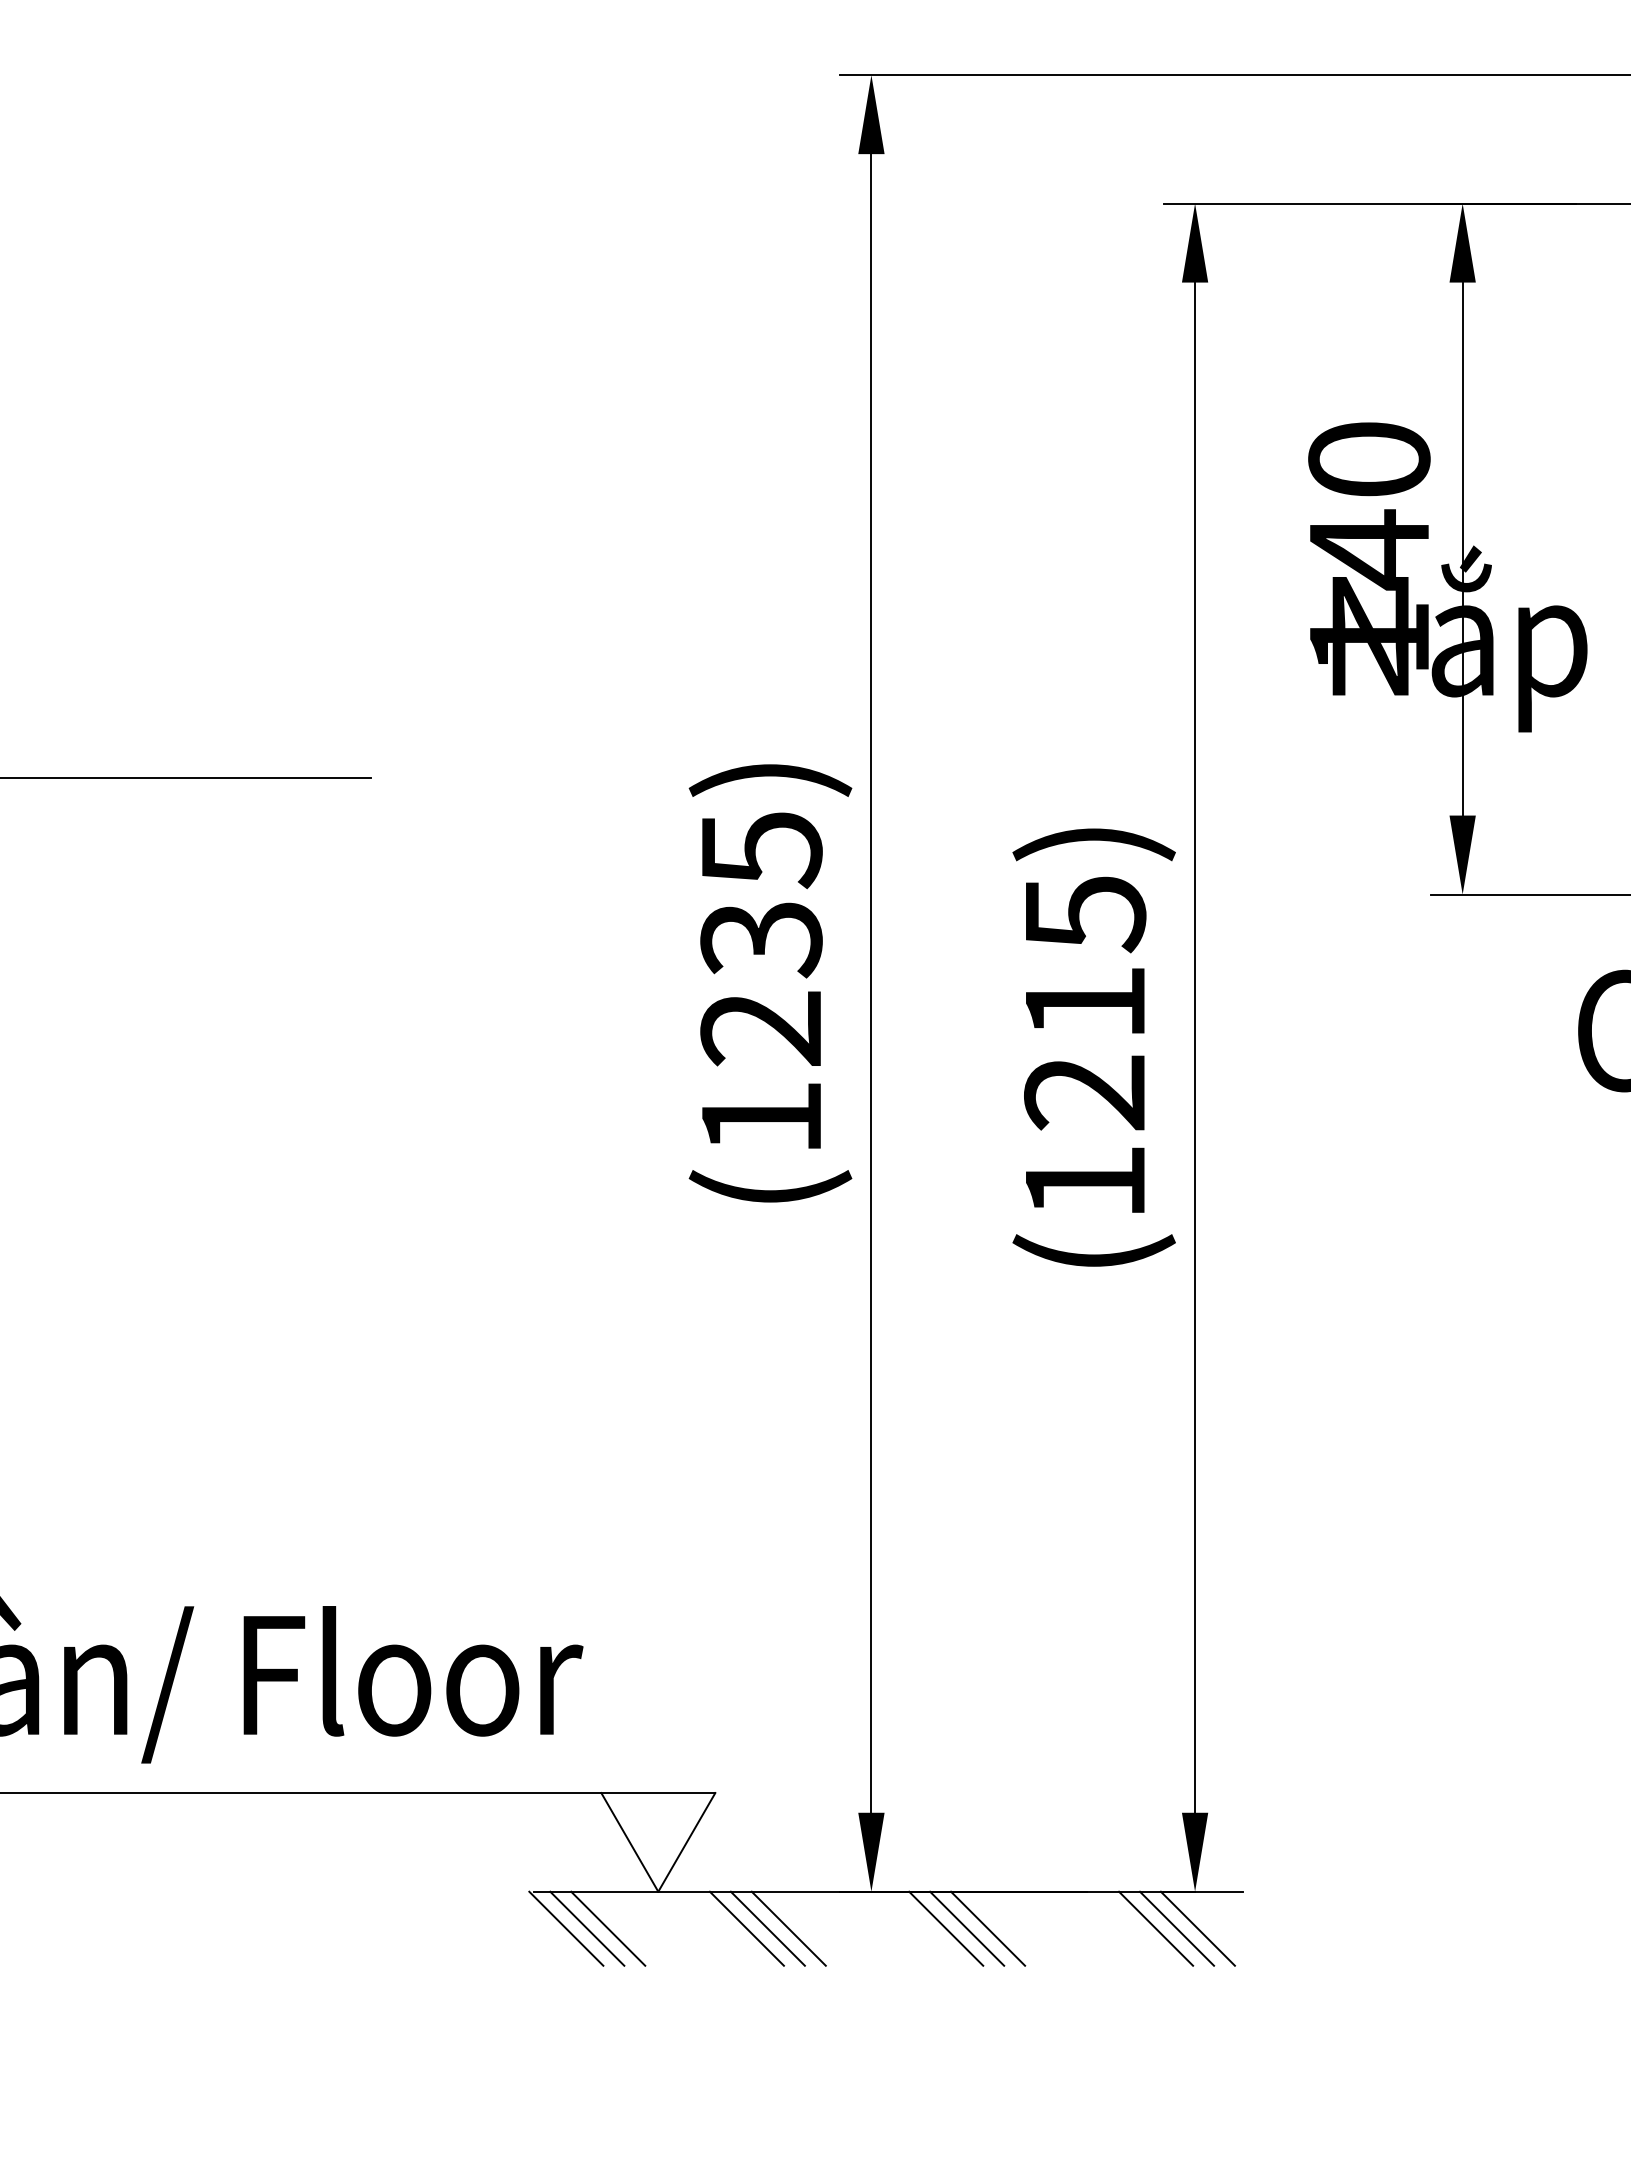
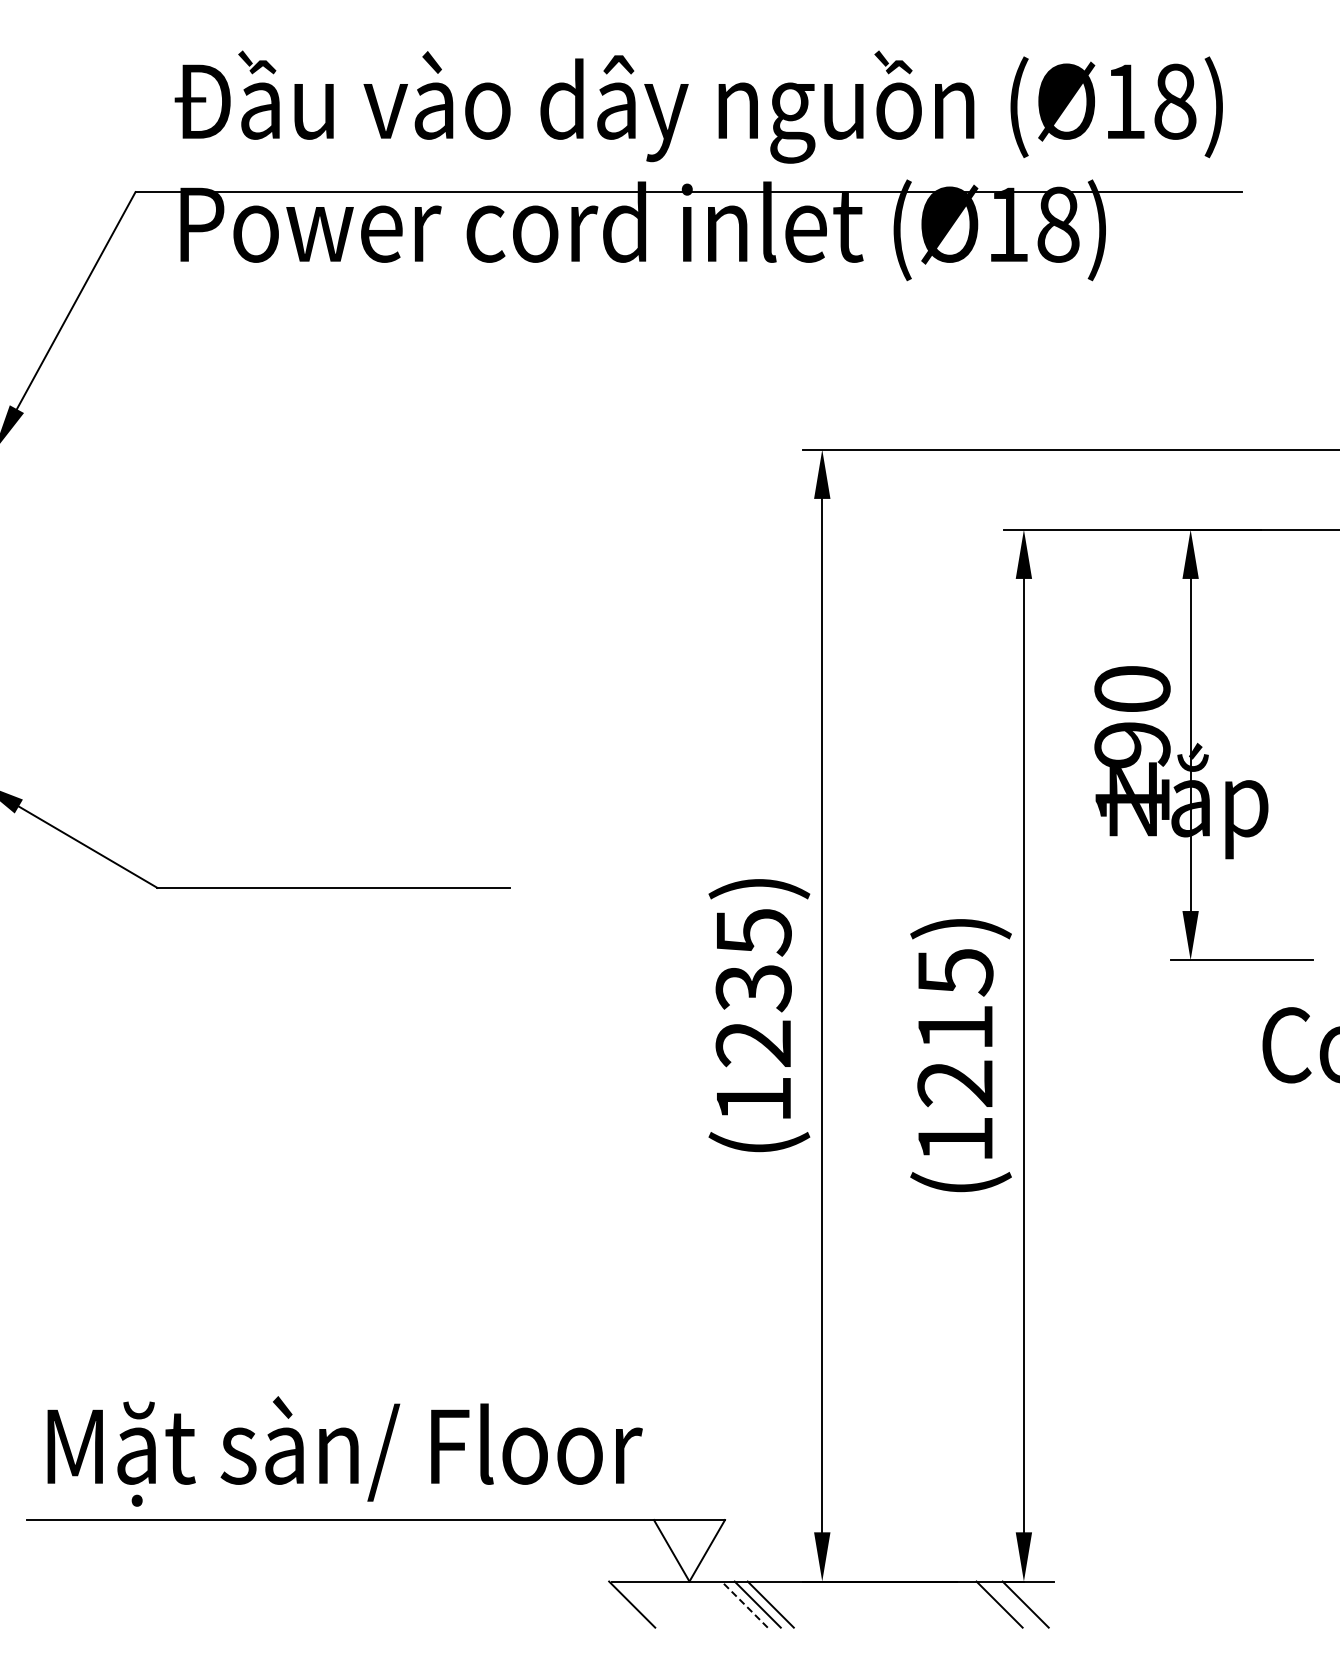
text: (1369, 549) -> (1132, 745), 140 -> 190
line: (587, 1928) -> (645, 1604), removed
line: (608, 1928) -> (658, 1604), removed
line: (746, 1928) -> (744, 1604), solid -> dashed
line: (945, 1928) -> (868, 1604), removed
line: (966, 1928) -> (881, 1604), removed
line: (987, 1928) -> (894, 1604), removed
line: (1176, 1928) -> (1012, 1604), removed

